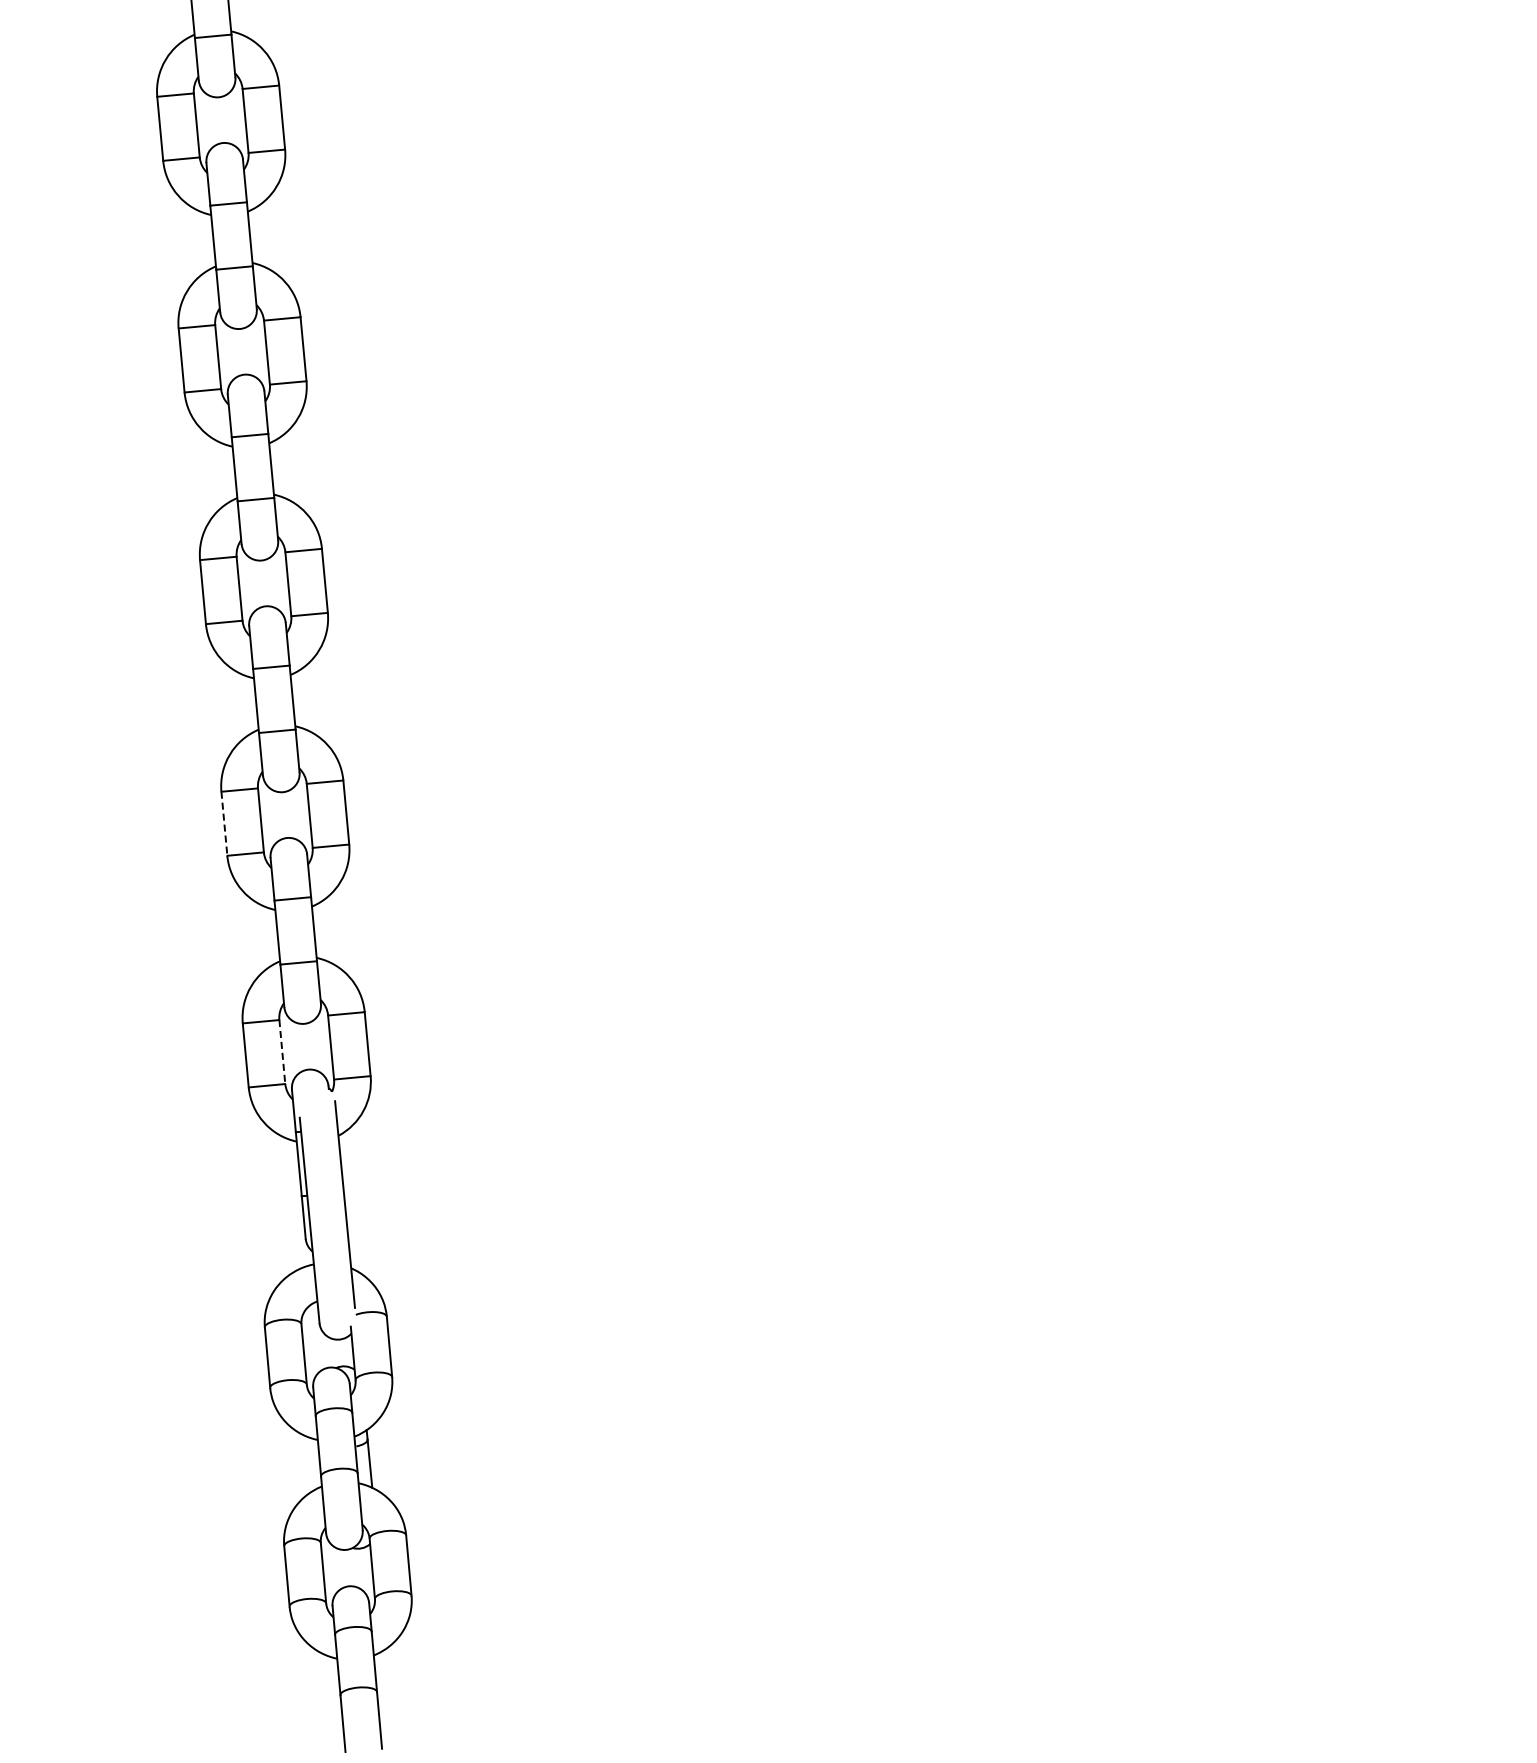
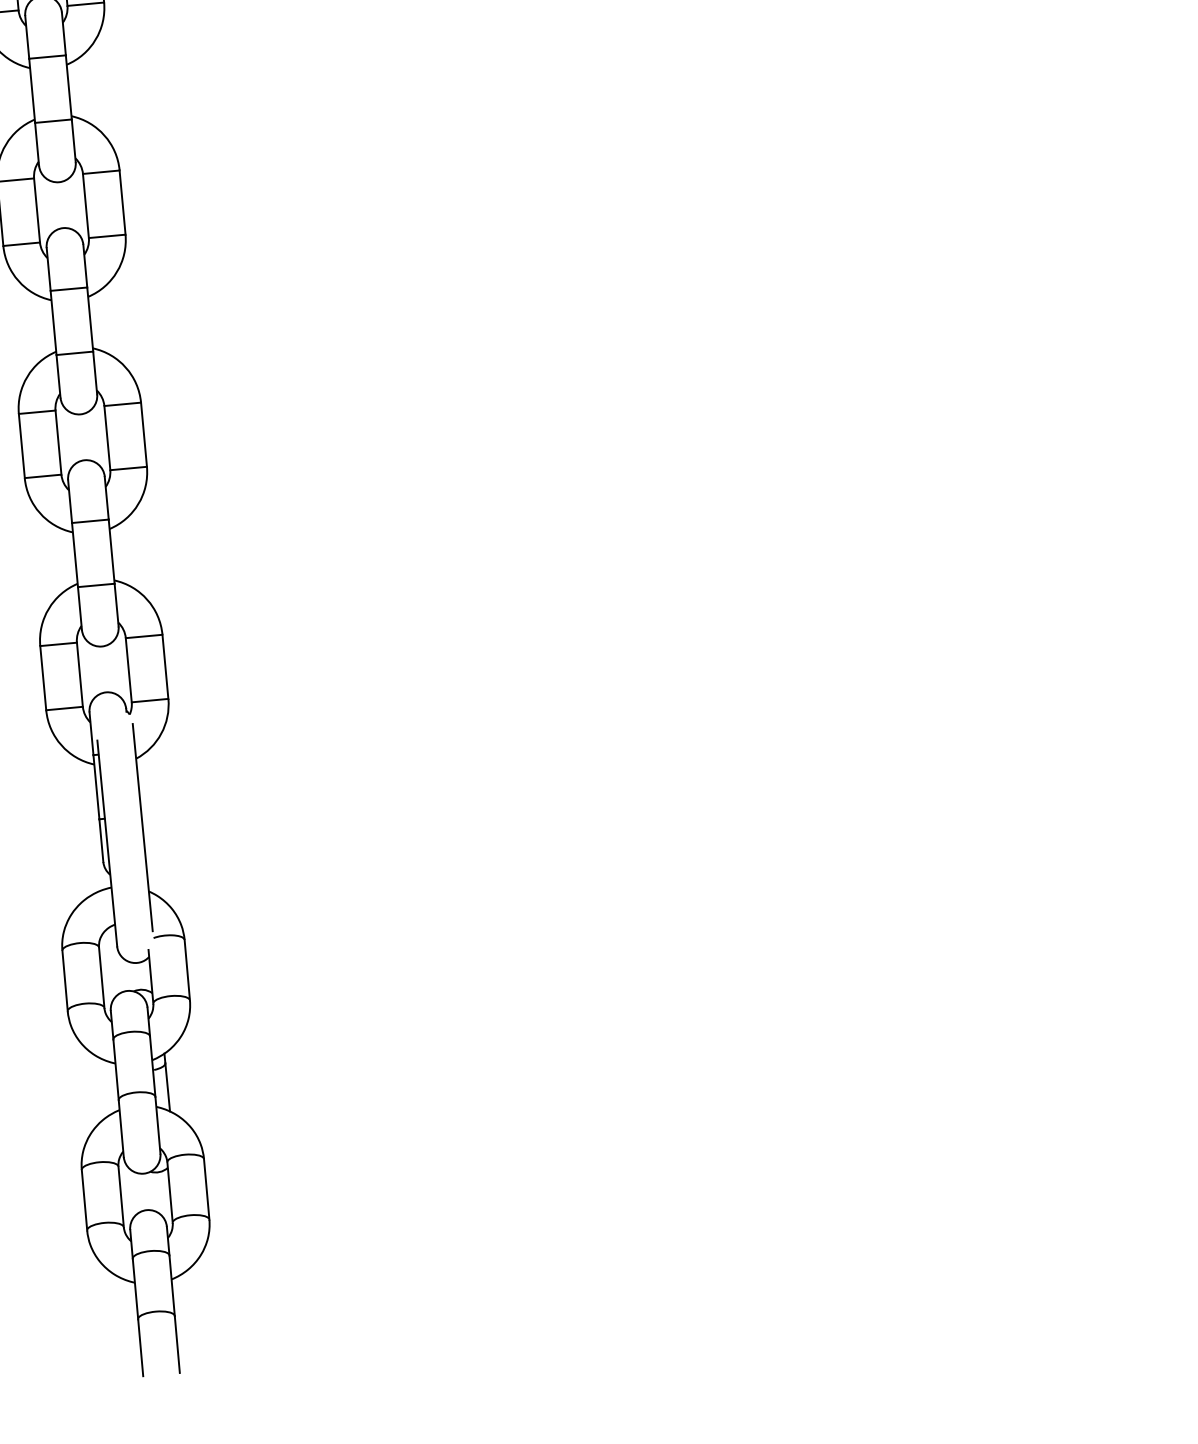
line: (224, 824) -> (21, 446), dashed -> solid
line: (282, 1052) -> (80, 675), dashed -> solid

